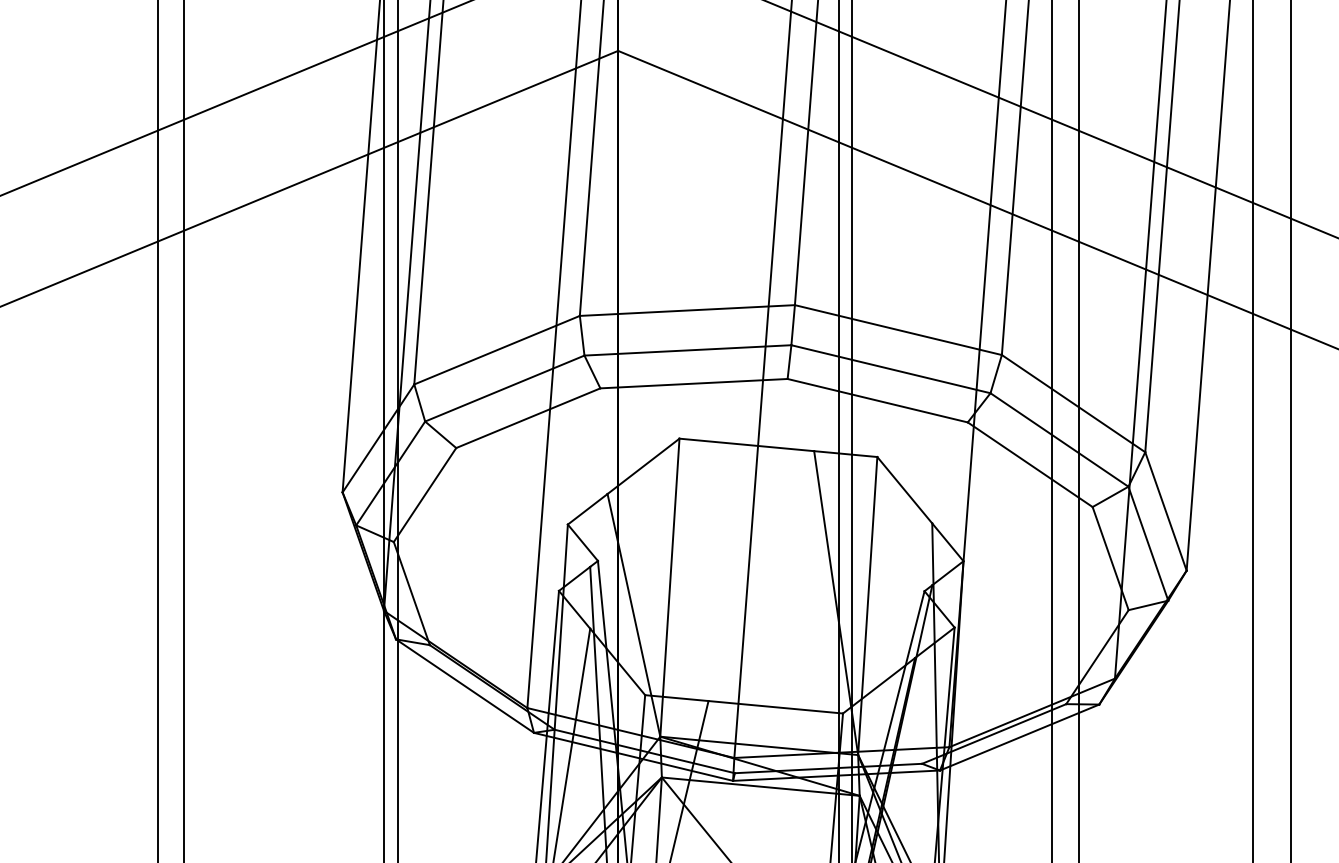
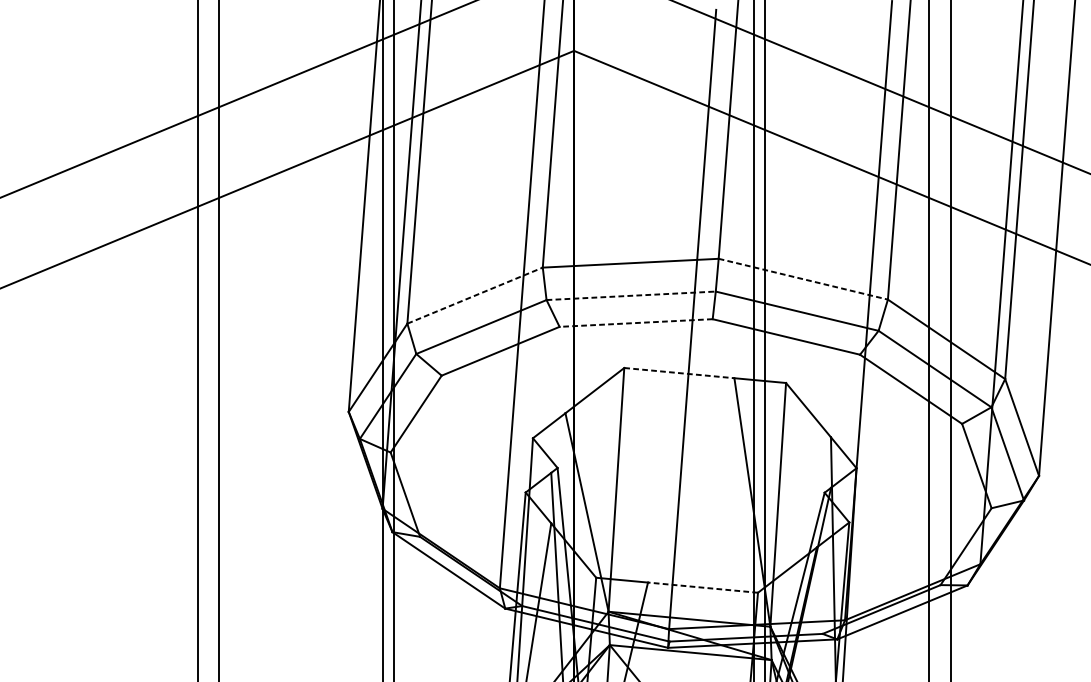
line: (898, 330) -> (803, 279), solid -> dashed
line: (497, 350) -> (475, 295), solid -> dashed
line: (687, 350) -> (630, 295), solid -> dashed
line: (694, 383) -> (636, 322), solid -> dashed
line: (746, 444) -> (679, 372), solid -> dashed
line: (775, 707) -> (702, 587), solid -> dashed

